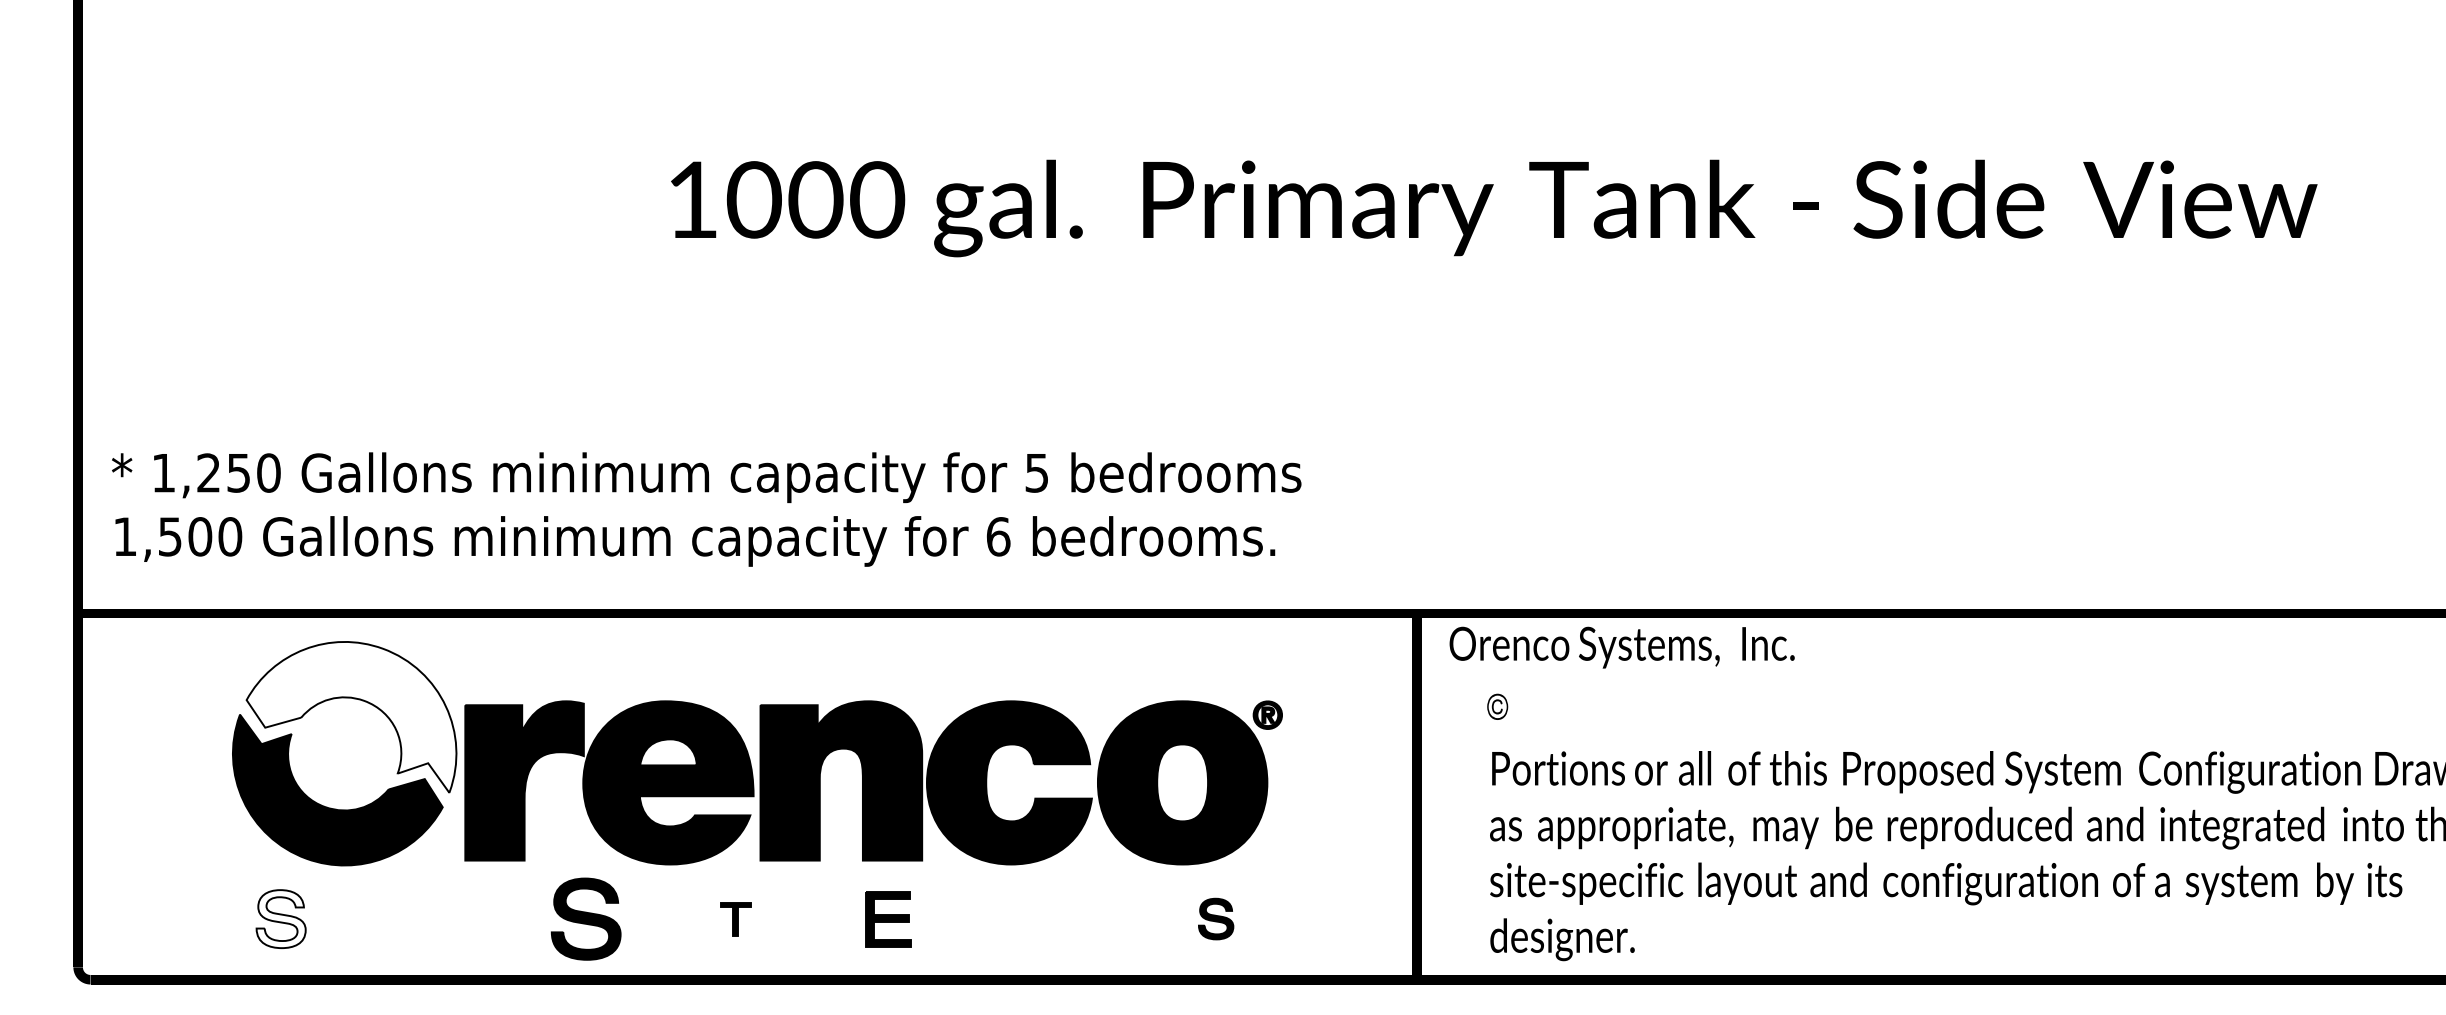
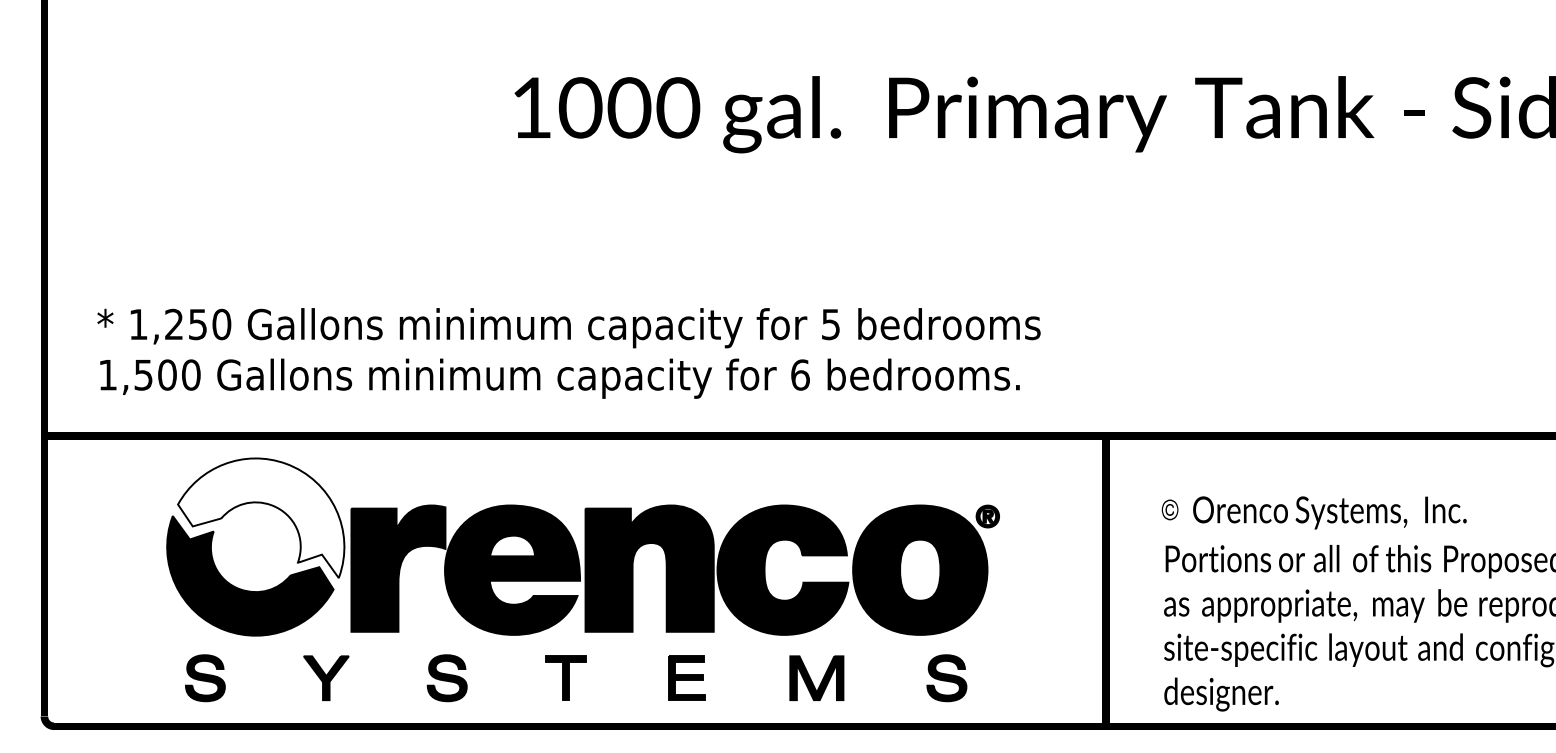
text: (706, 509) -> (568, 353), moved
text: (1621, 647) -> (1329, 512), moved
part: (433, 918) -> (326, 677), added
part: (585, 918) -> (446, 677), size x0.71
part: (1215, 918) -> (946, 677), size x1.43
fill: (280, 919) -> (204, 678), added
part: (735, 919) -> (565, 678), size x1.67
part: (1045, 920) -> (811, 679), added

